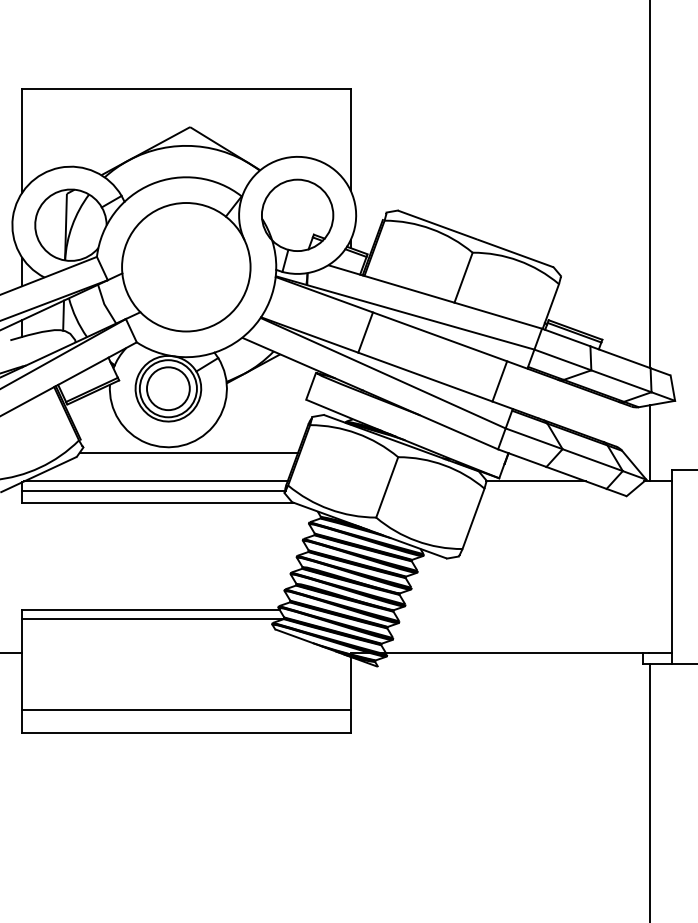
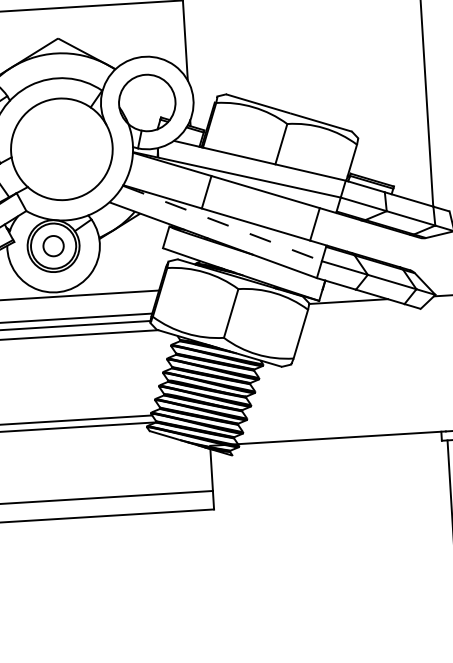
line: (383, 373) -> (222, 223), solid -> dashed
circle: (167, 388) -> (52, 246), size x0.6
line: (650, 443) -> (436, 266), removed

